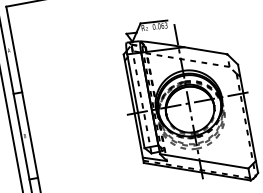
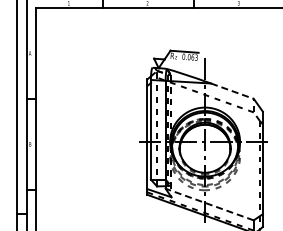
line: (205, 51) -> (232, 91), solid -> dashed
line: (204, 161) -> (209, 204), solid -> dashed

